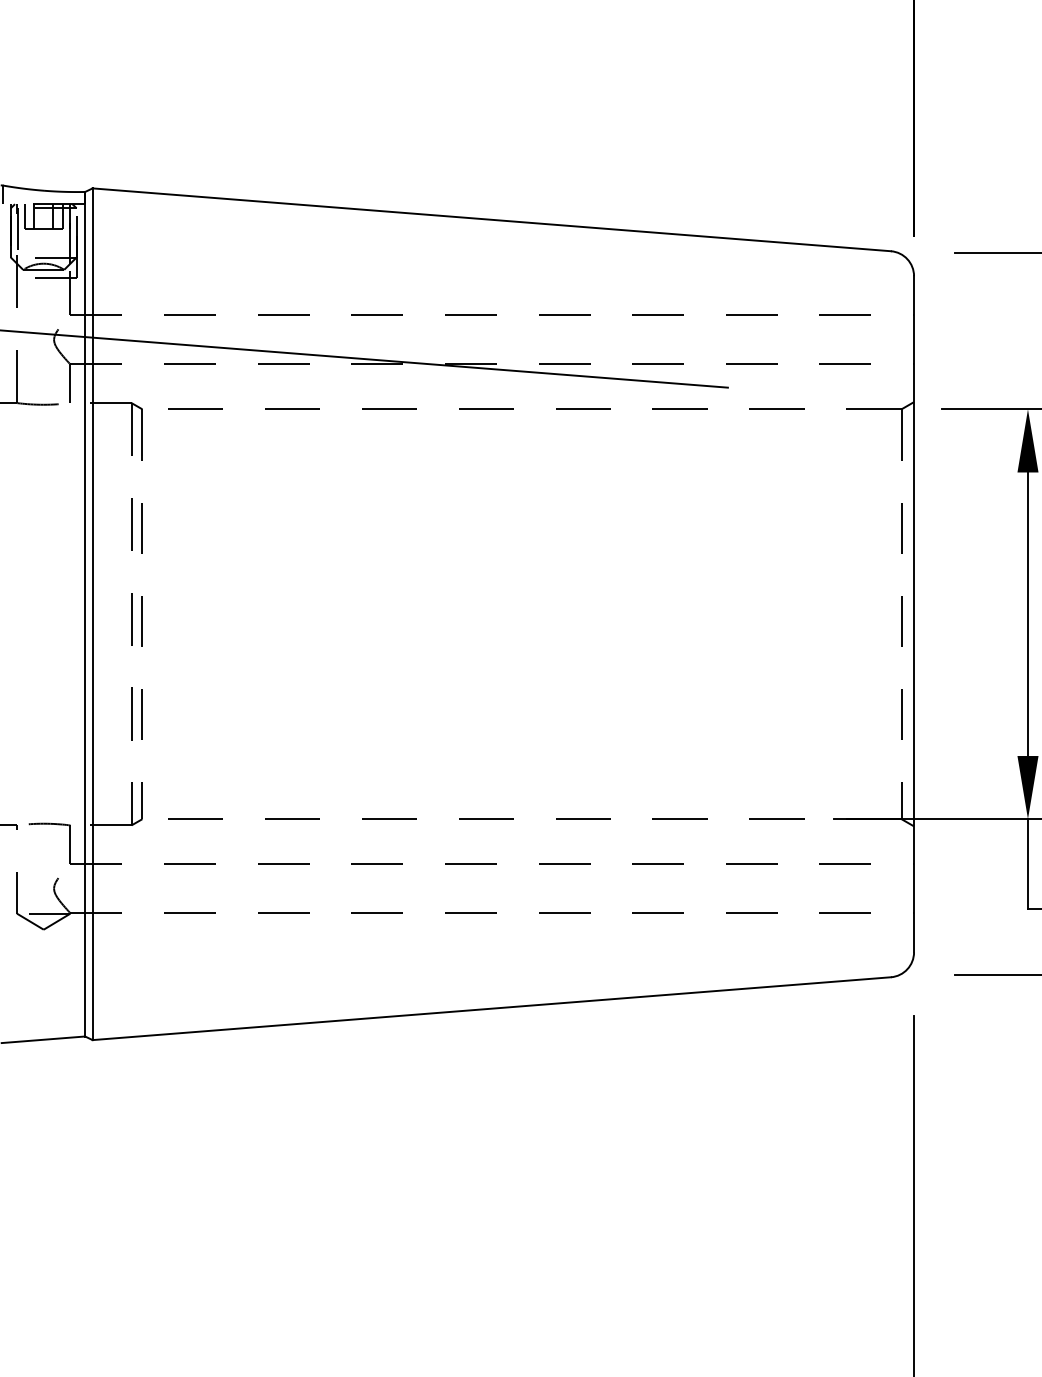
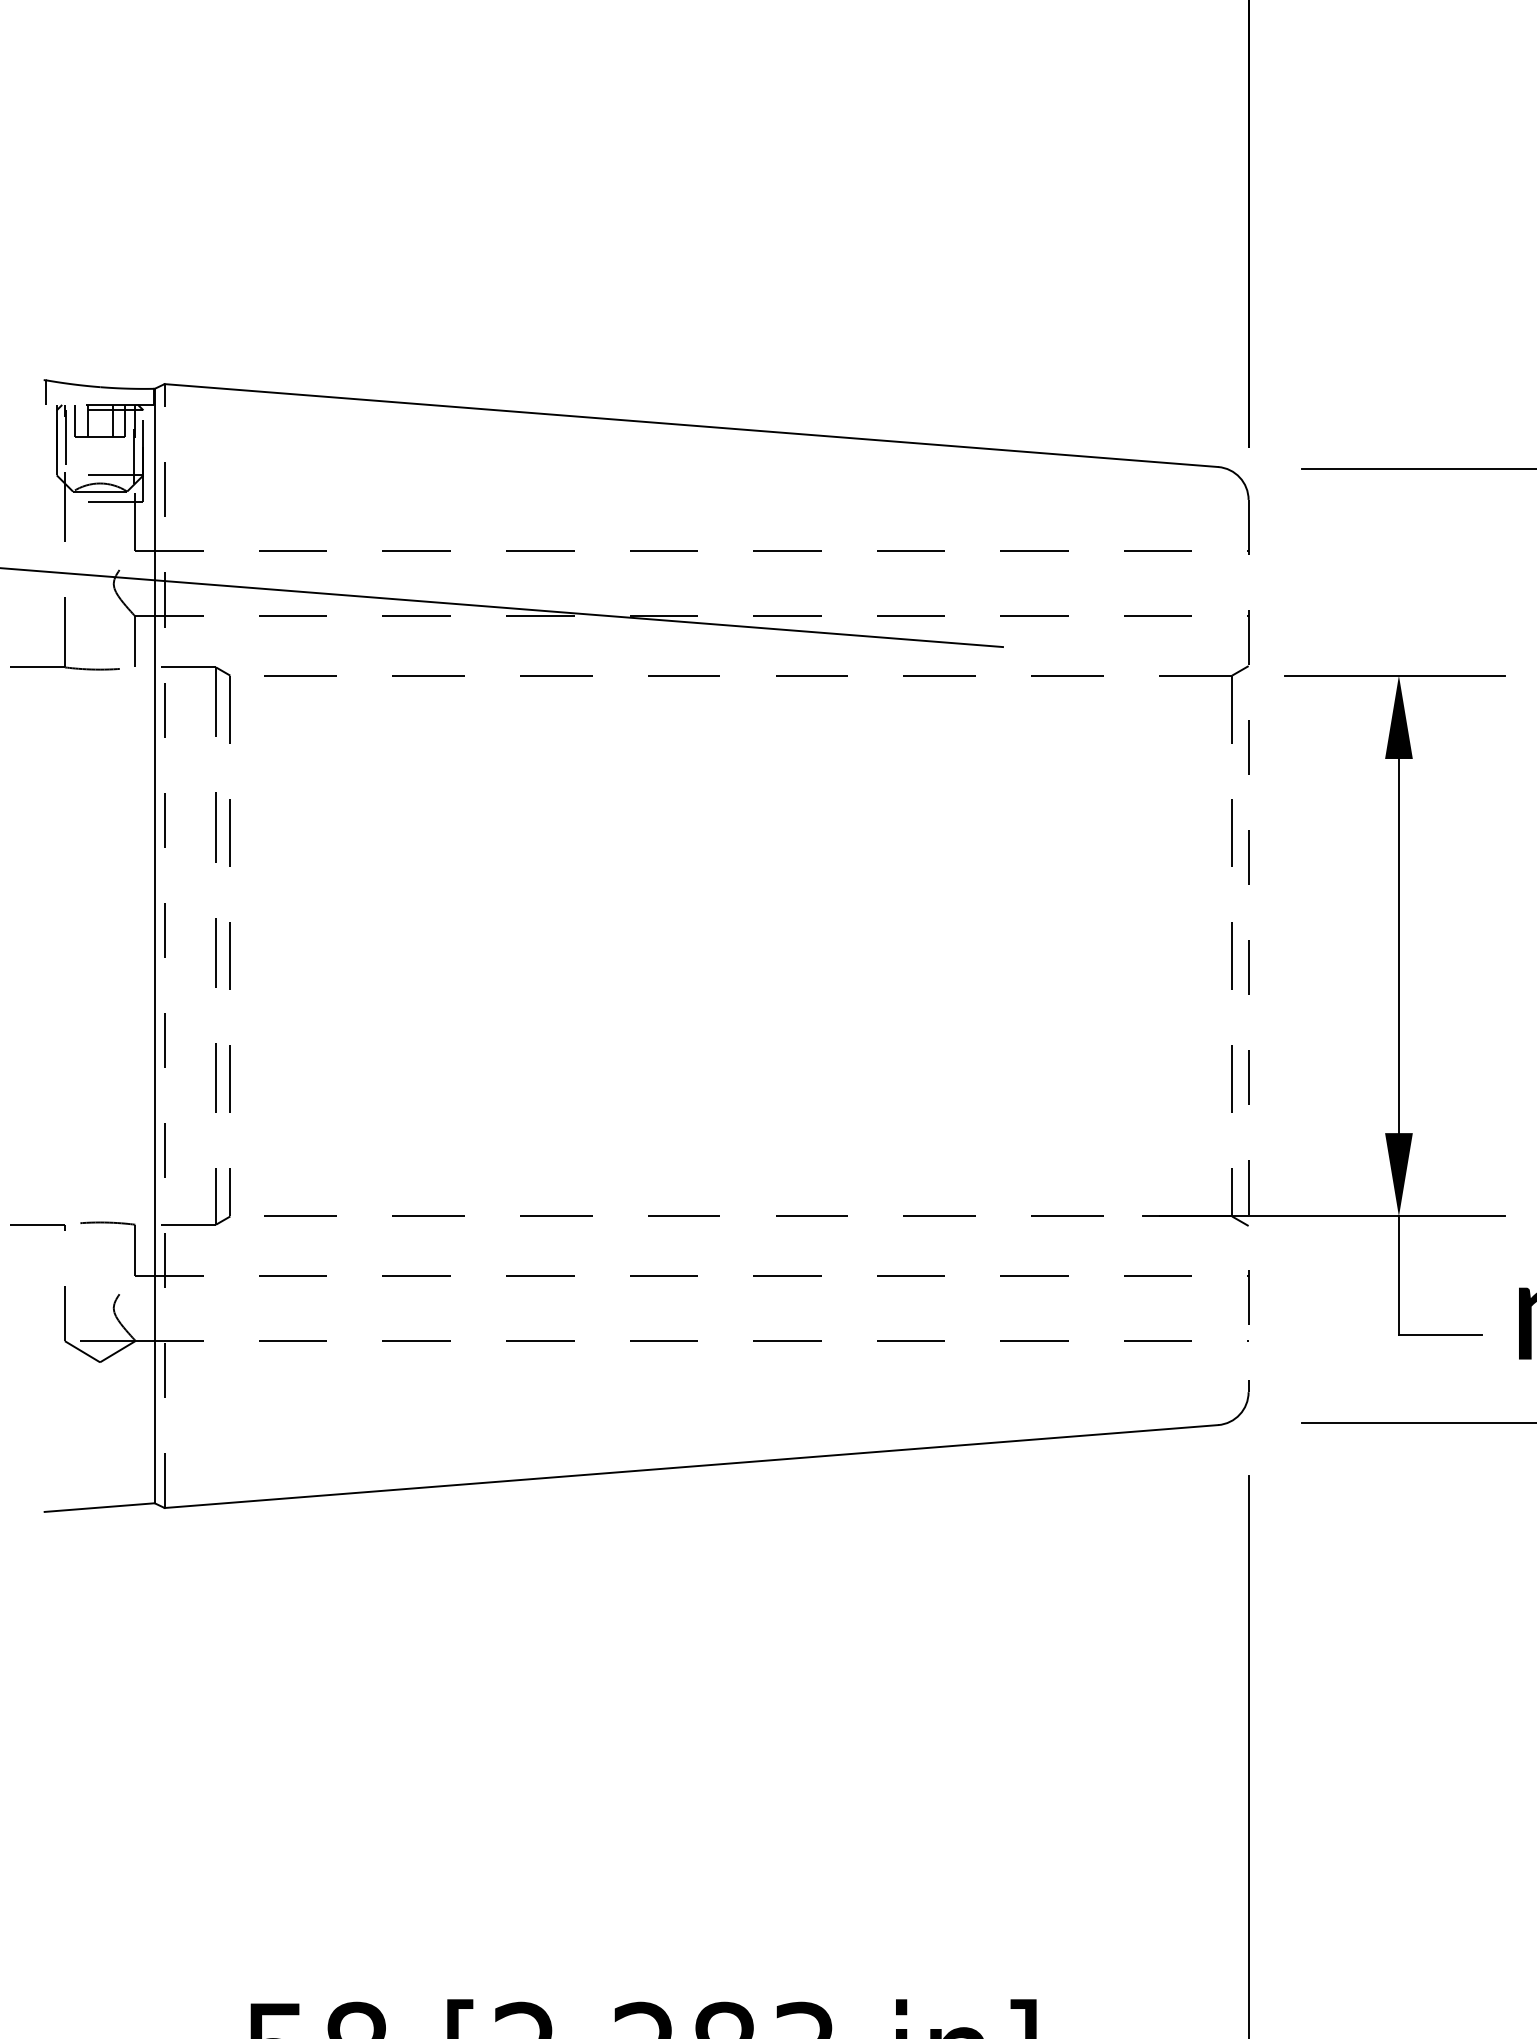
line: (92, 614) -> (164, 946), solid -> dashed
line: (913, 614) -> (1248, 946), solid -> dashed

